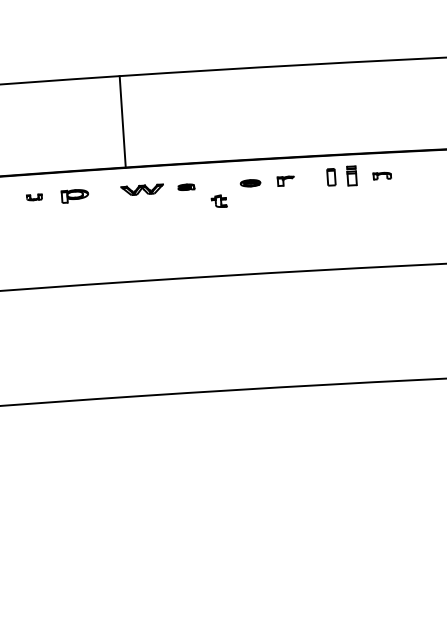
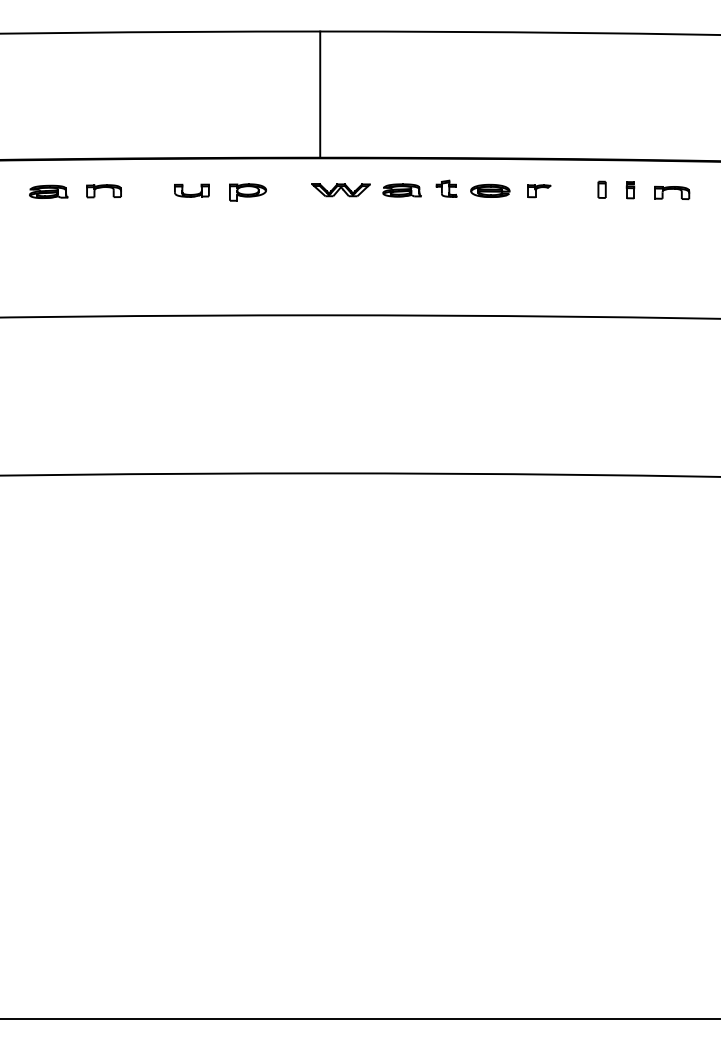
part: (382, 175) -> (672, 192), size x1.43
part: (330, 176) -> (601, 189), size x0.71
part: (351, 176) -> (630, 190), size x0.62
part: (250, 183) -> (490, 190), size x1.43
part: (186, 187) -> (401, 190), size x1.67
part: (34, 197) -> (191, 190), size x1.67
part: (219, 201) -> (446, 188), moved

